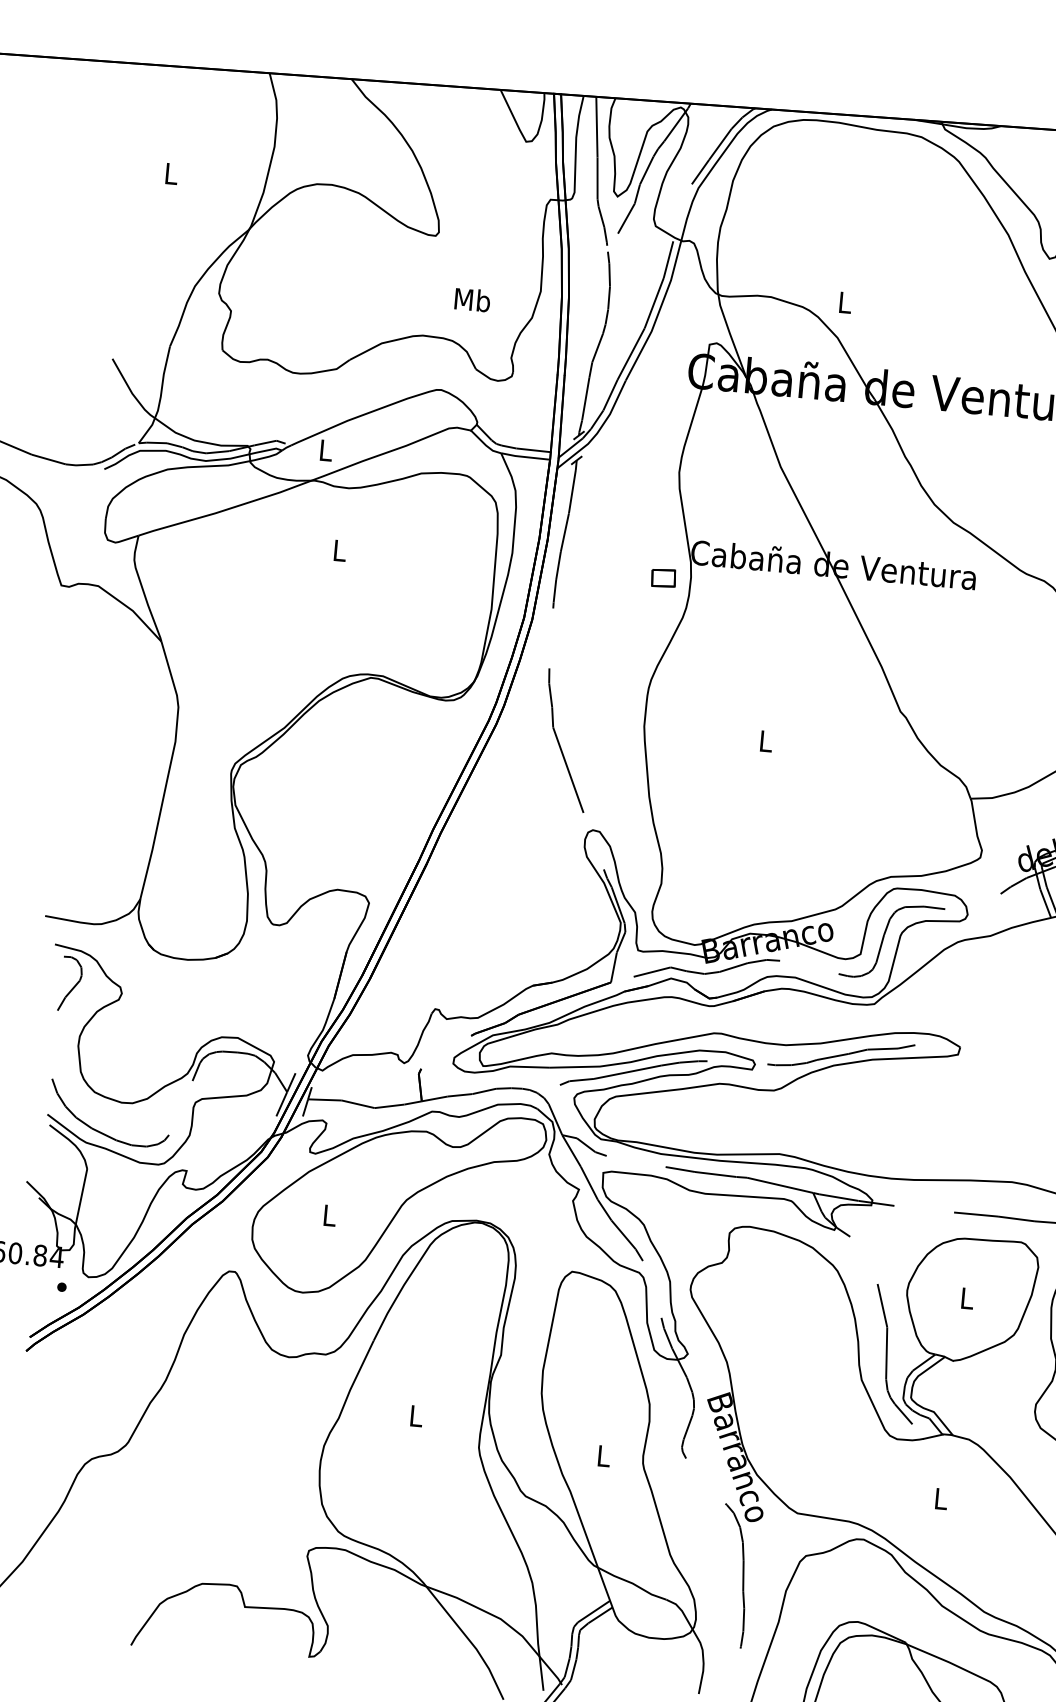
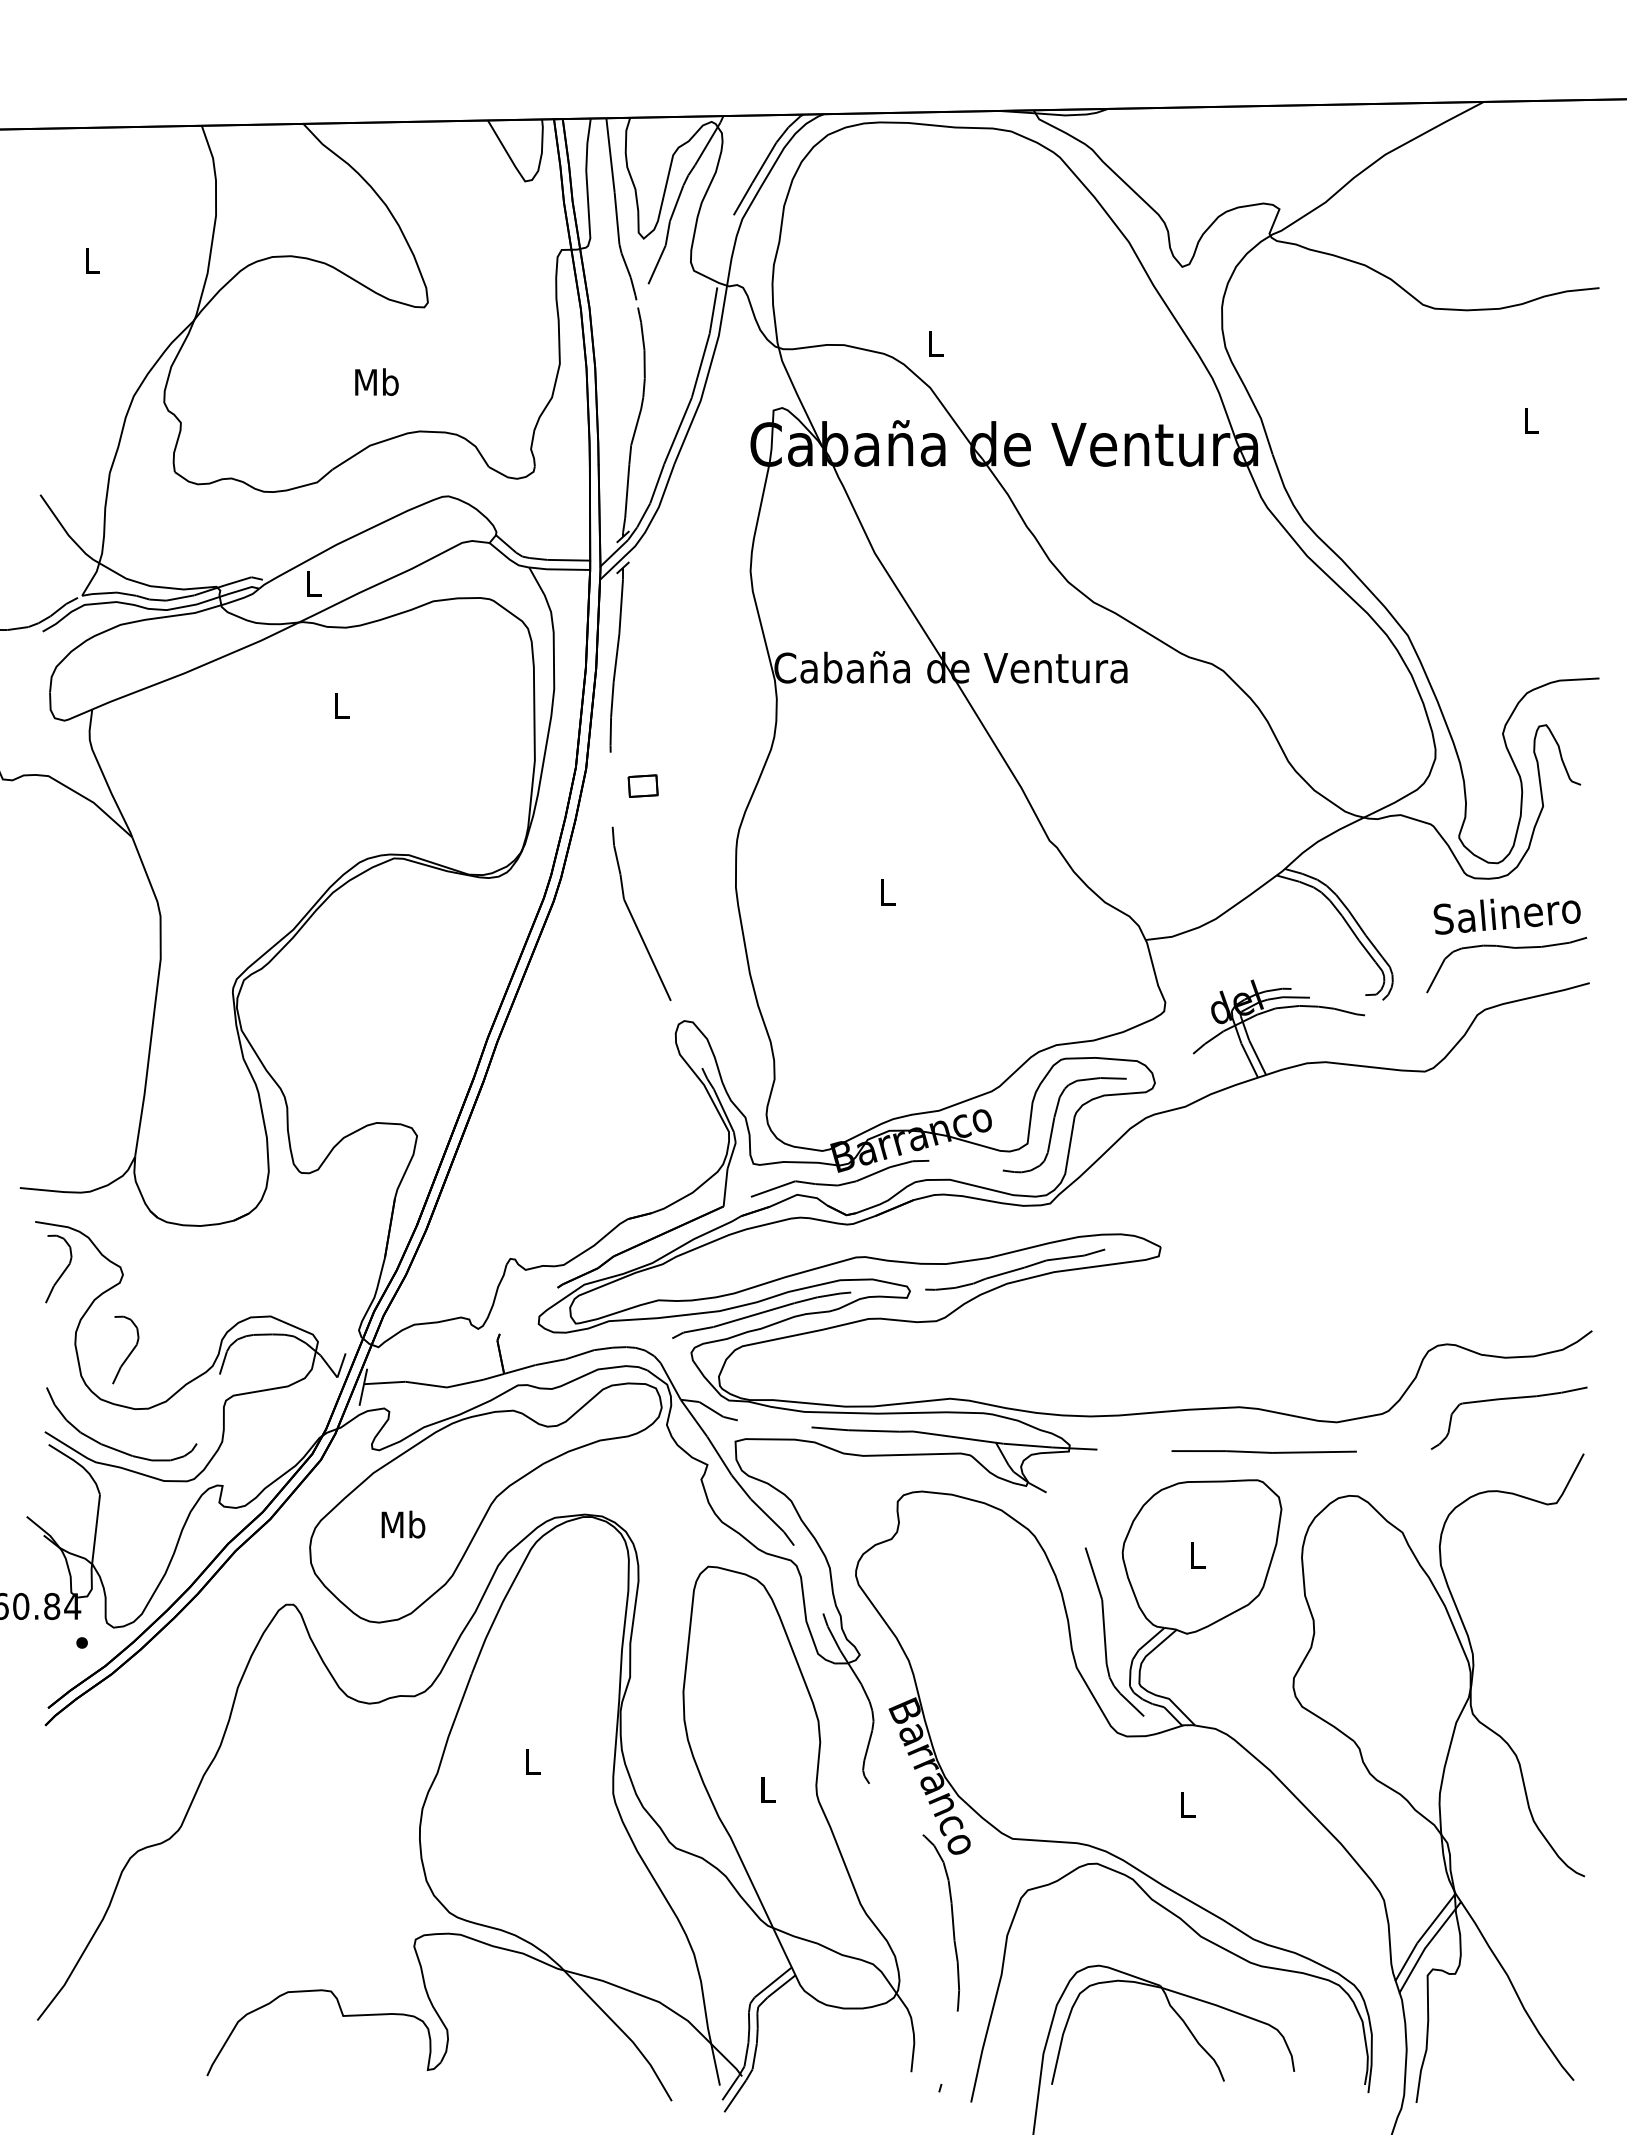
text: (472, 299) -> (376, 381), moved
part: (663, 577) -> (642, 785), moved
curve: (122, 1055) -> (130, 1351), added
line: (281, 1103) -> (331, 1392), removed
text: (329, 1215) -> (403, 1524), L -> Mb

